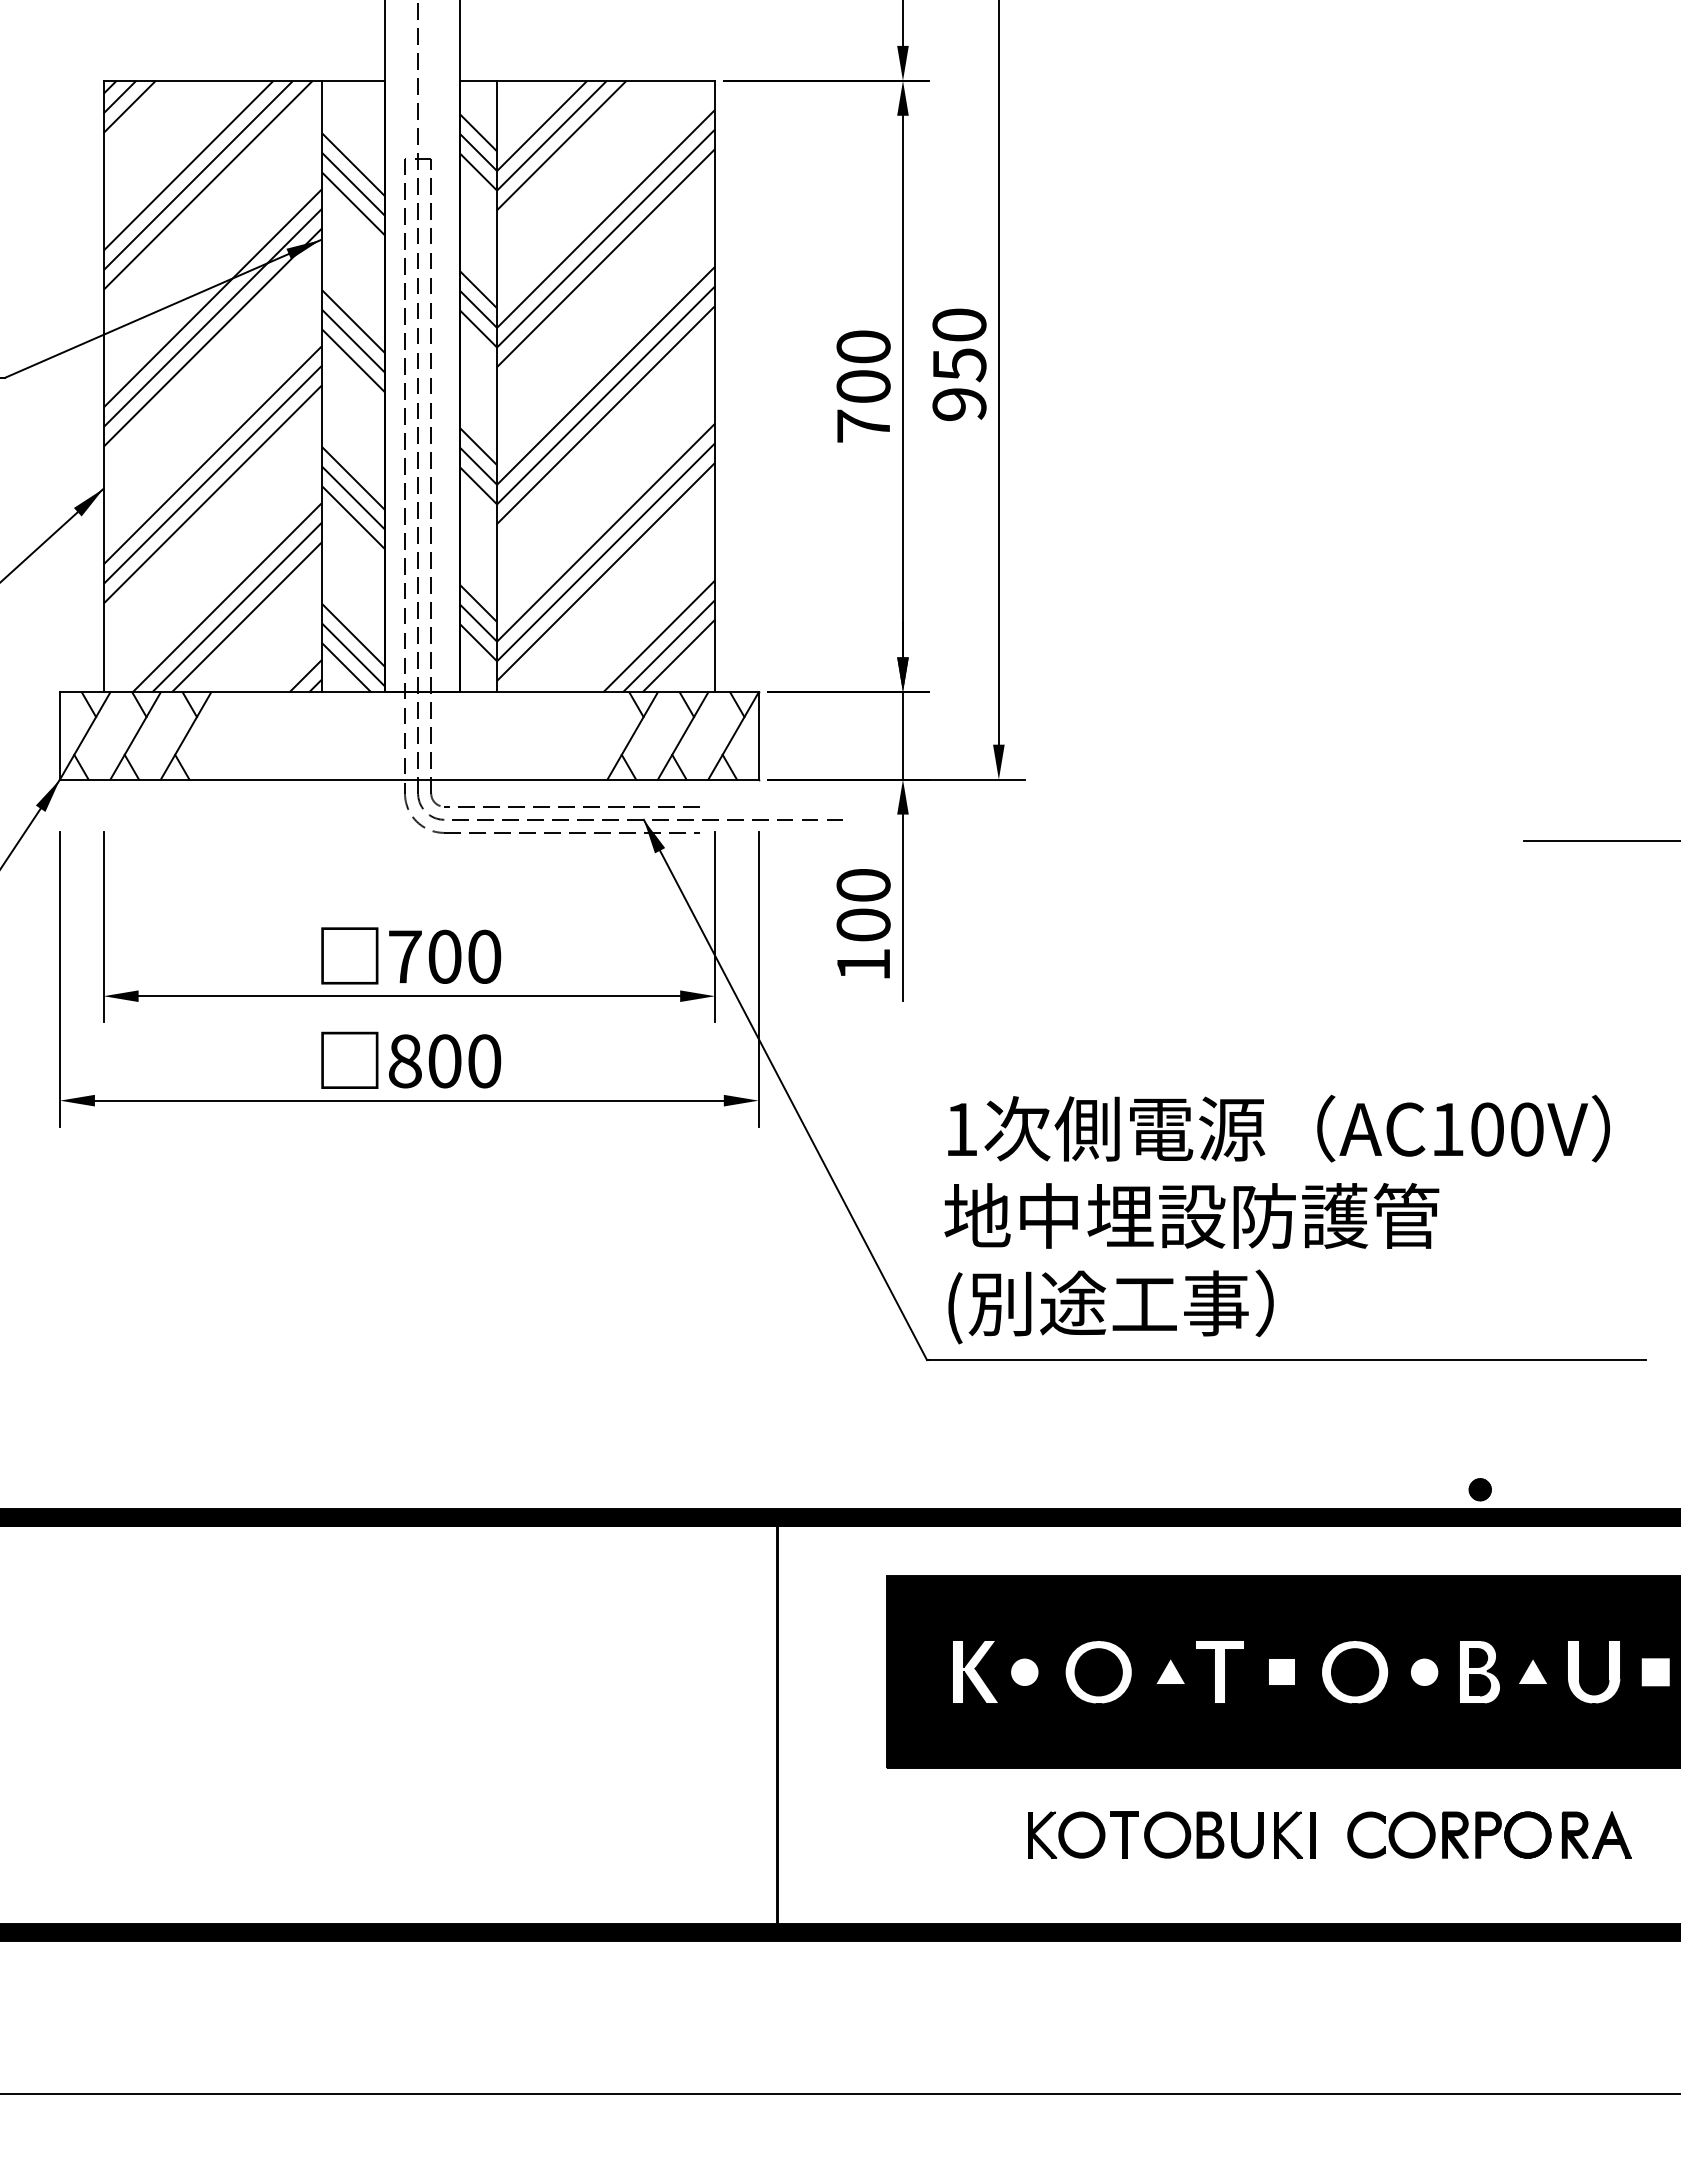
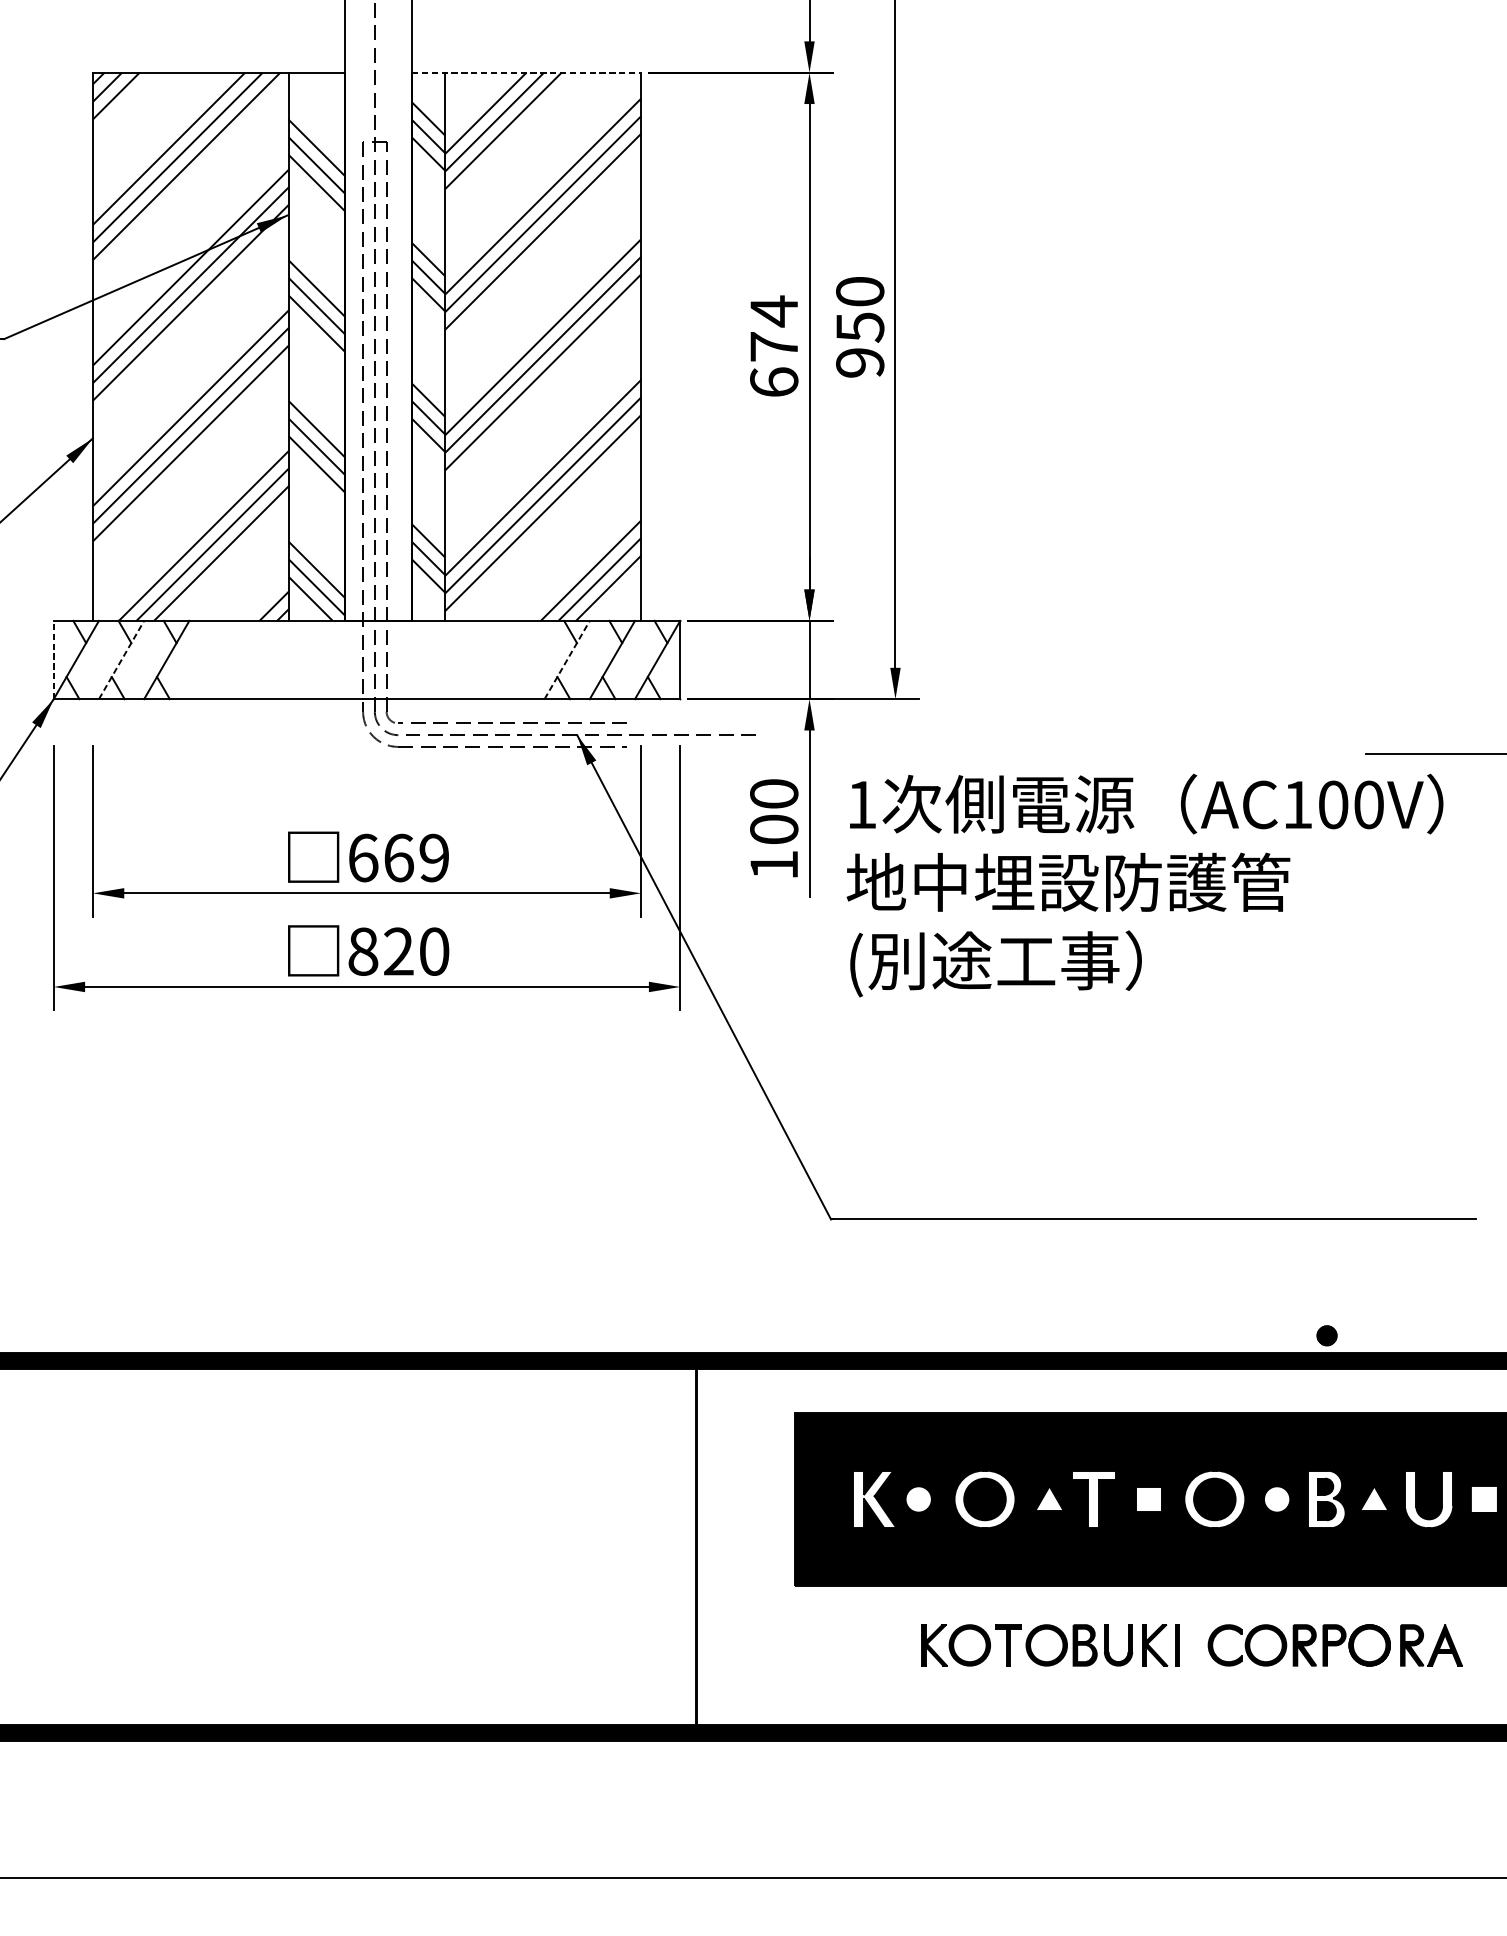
line: (587, 80) -> (526, 72), solid -> dashed
text: (863, 385) -> (774, 345), 700 -> 674
line: (59, 735) -> (53, 659), solid -> dashed
line: (135, 735) -> (121, 659), solid -> dashed
line: (632, 735) -> (567, 659), solid -> dashed
text: (445, 956) -> (399, 857), 700 -> 669
text: (444, 1061) -> (398, 951), 800 -> 820
text: (1276, 1219) -> (1144, 885), moved

